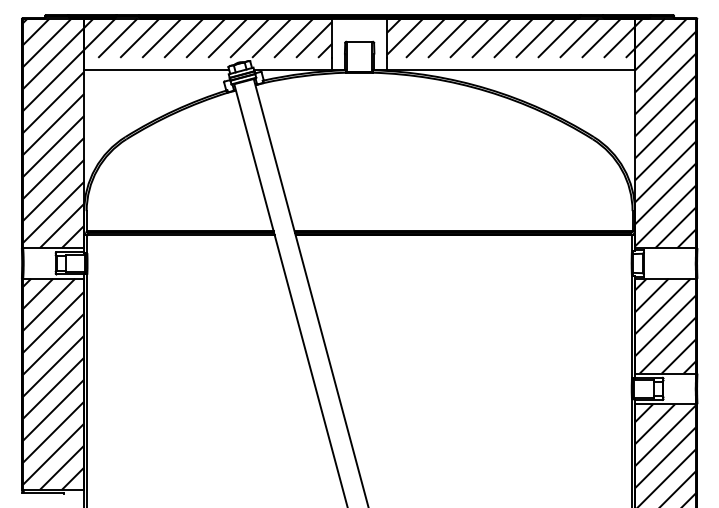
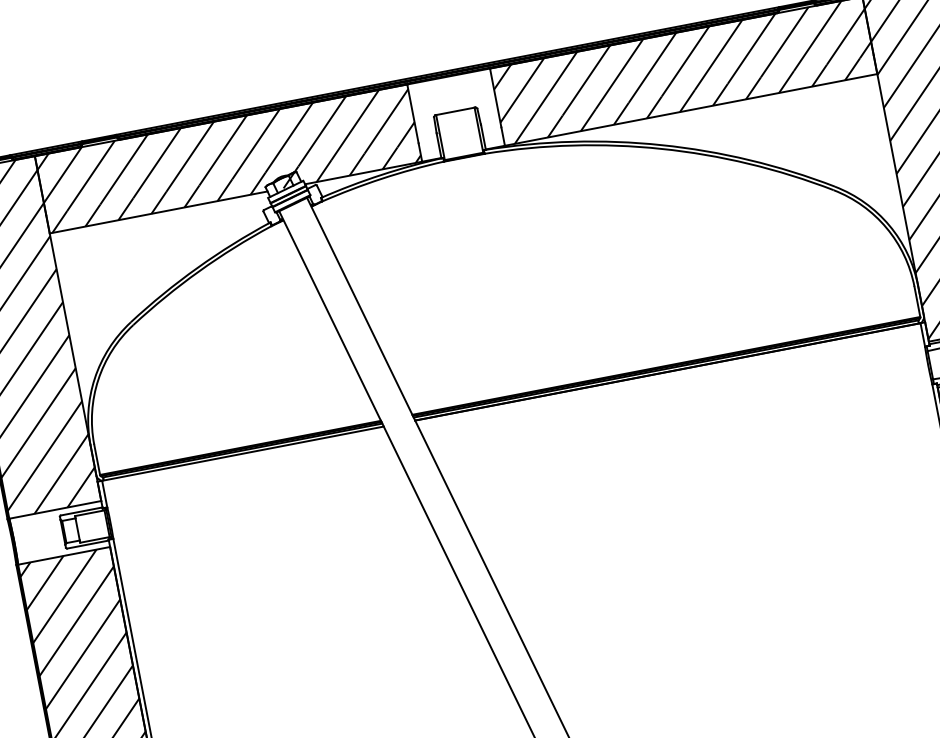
hatch: (209, 63) -> (236, 187), added
hatch: (509, 63) -> (686, 100), added

